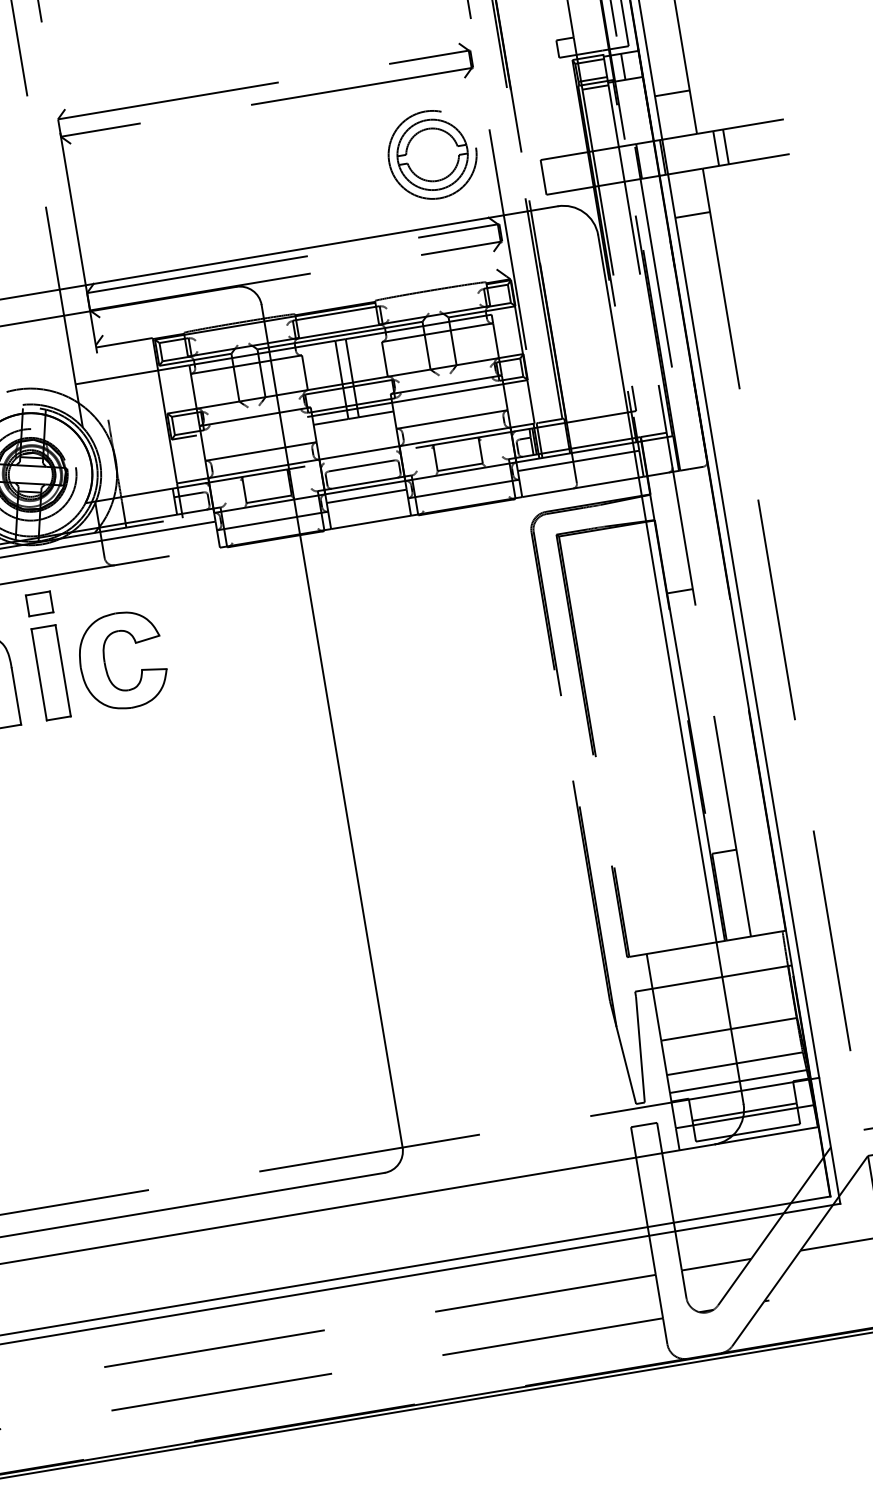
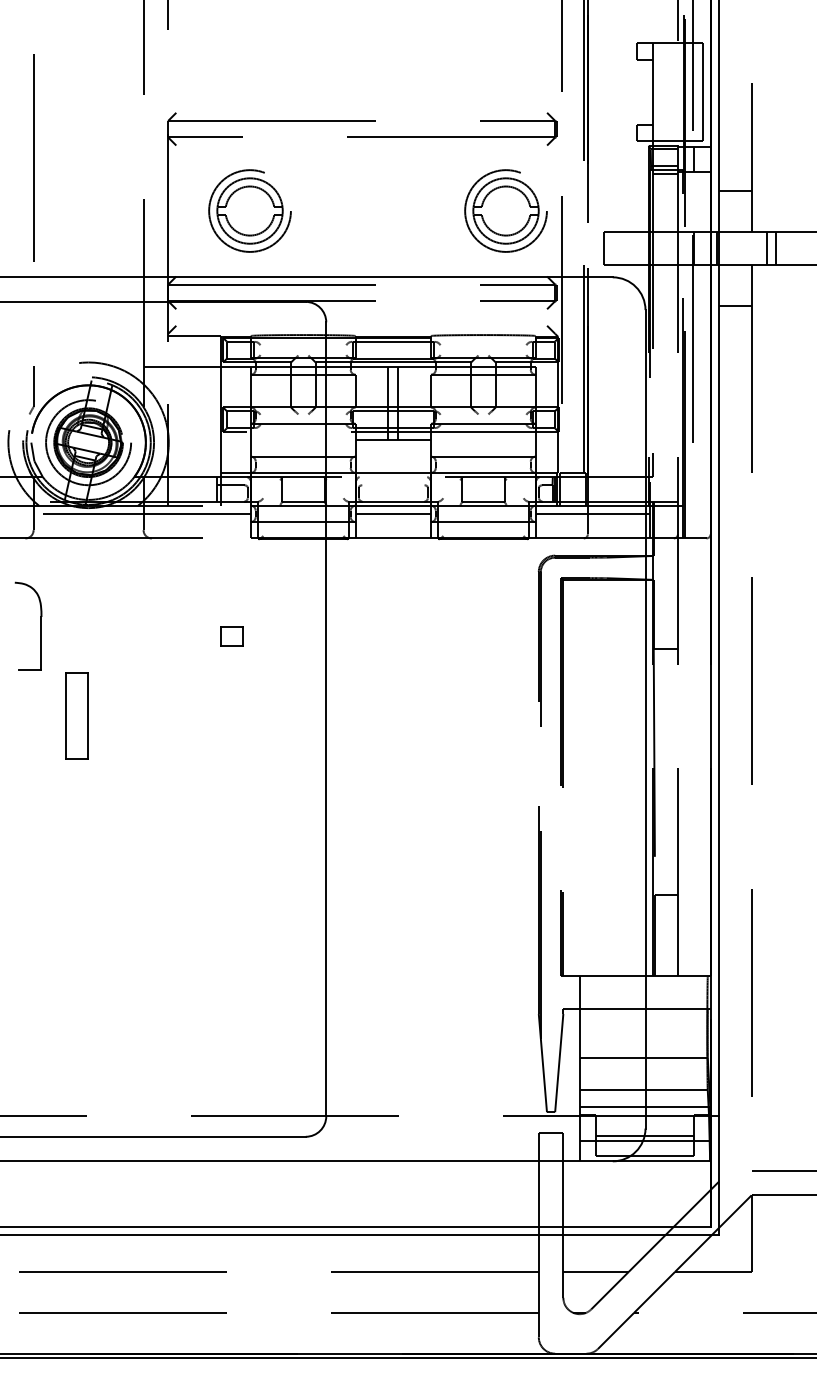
part: (160, 199) -> (249, 210), added
line: (361, 466) -> (393, 485), removed
part: (39, 604) -> (231, 636), moved
part: (105, 662) -> (128, 626), removed
part: (50, 672) -> (76, 715), moved

